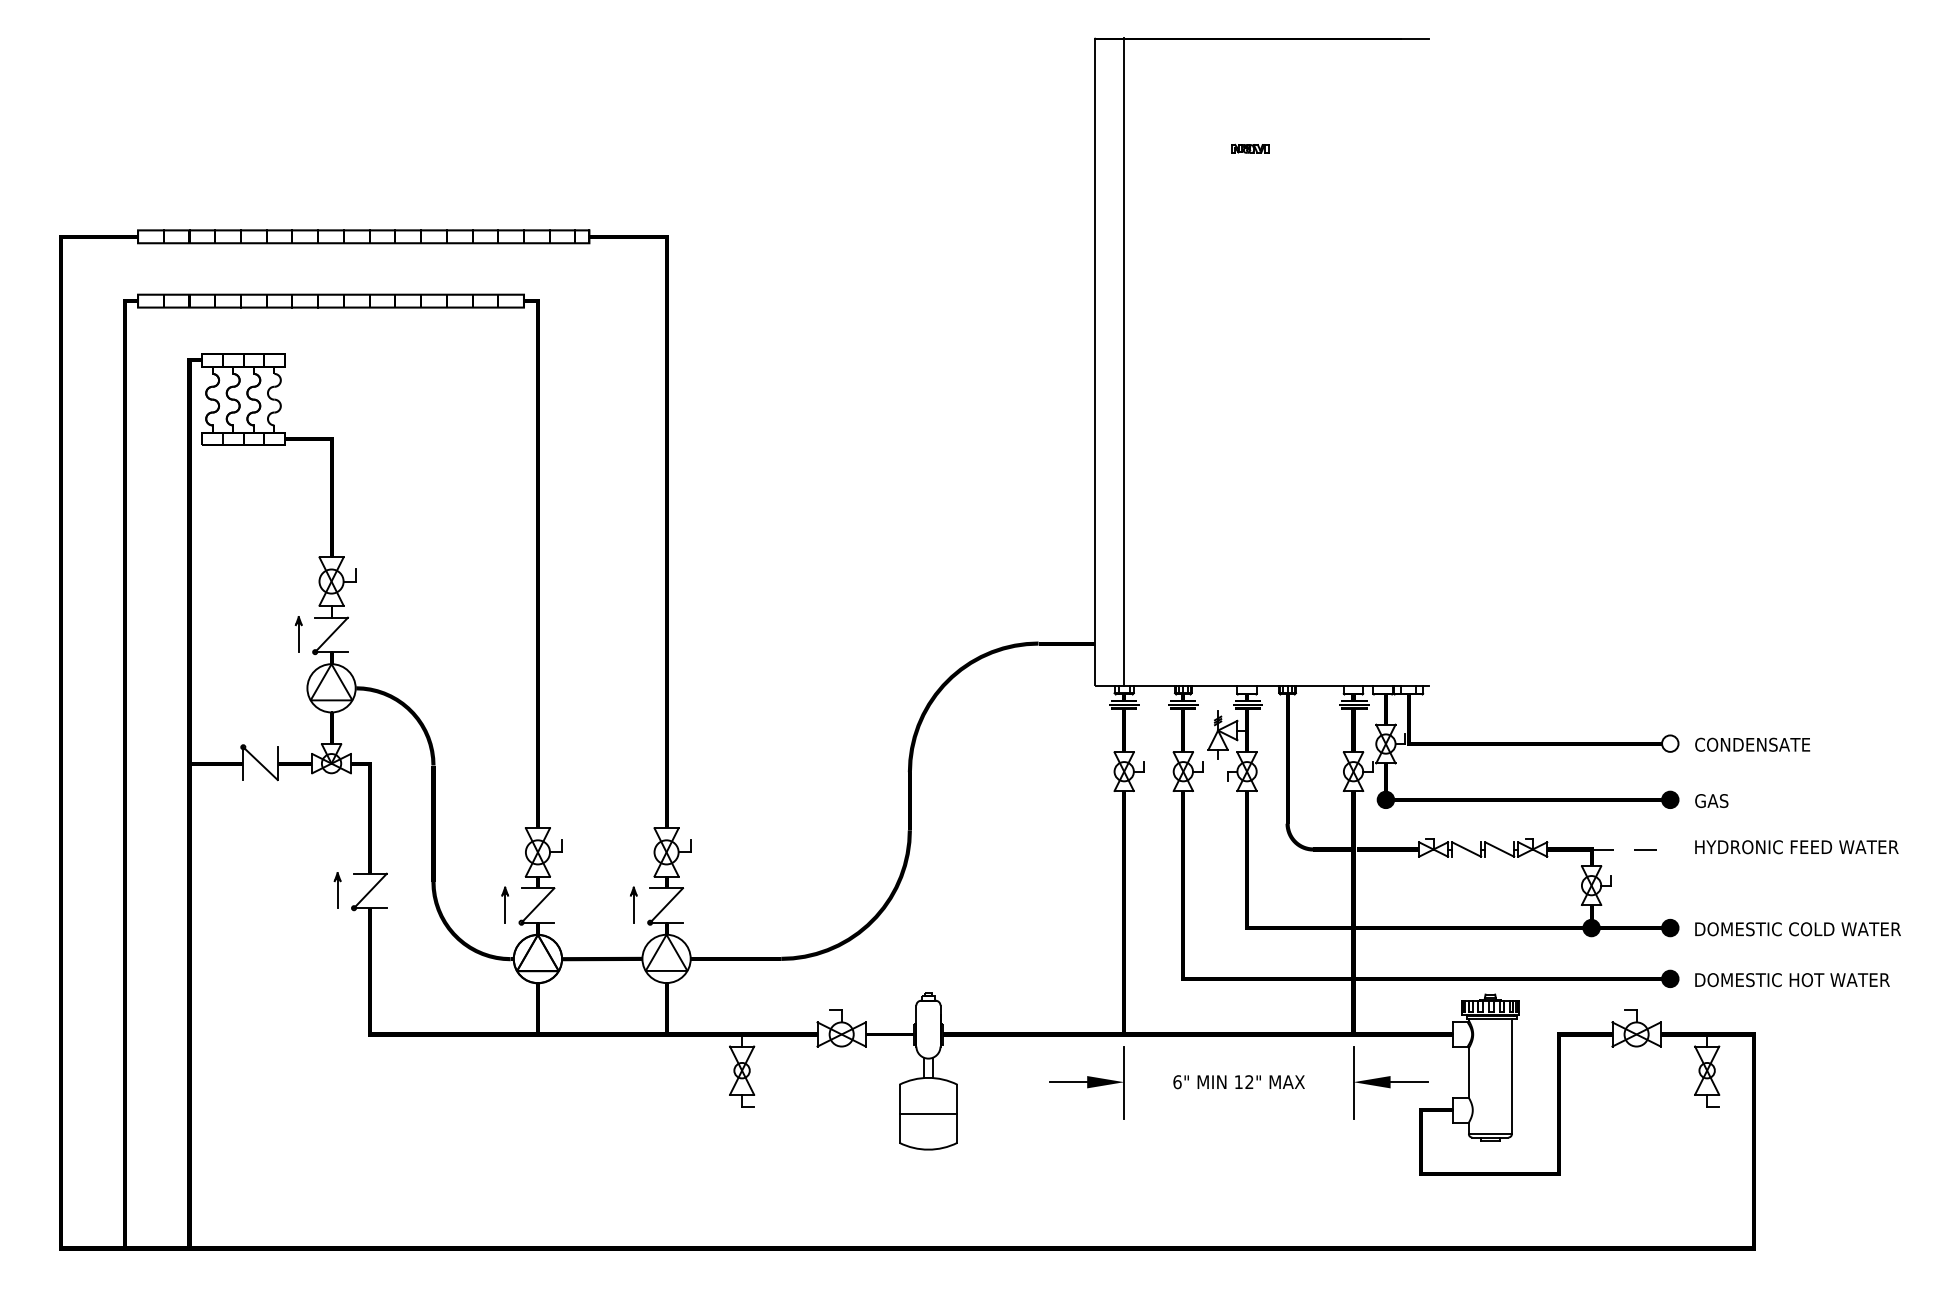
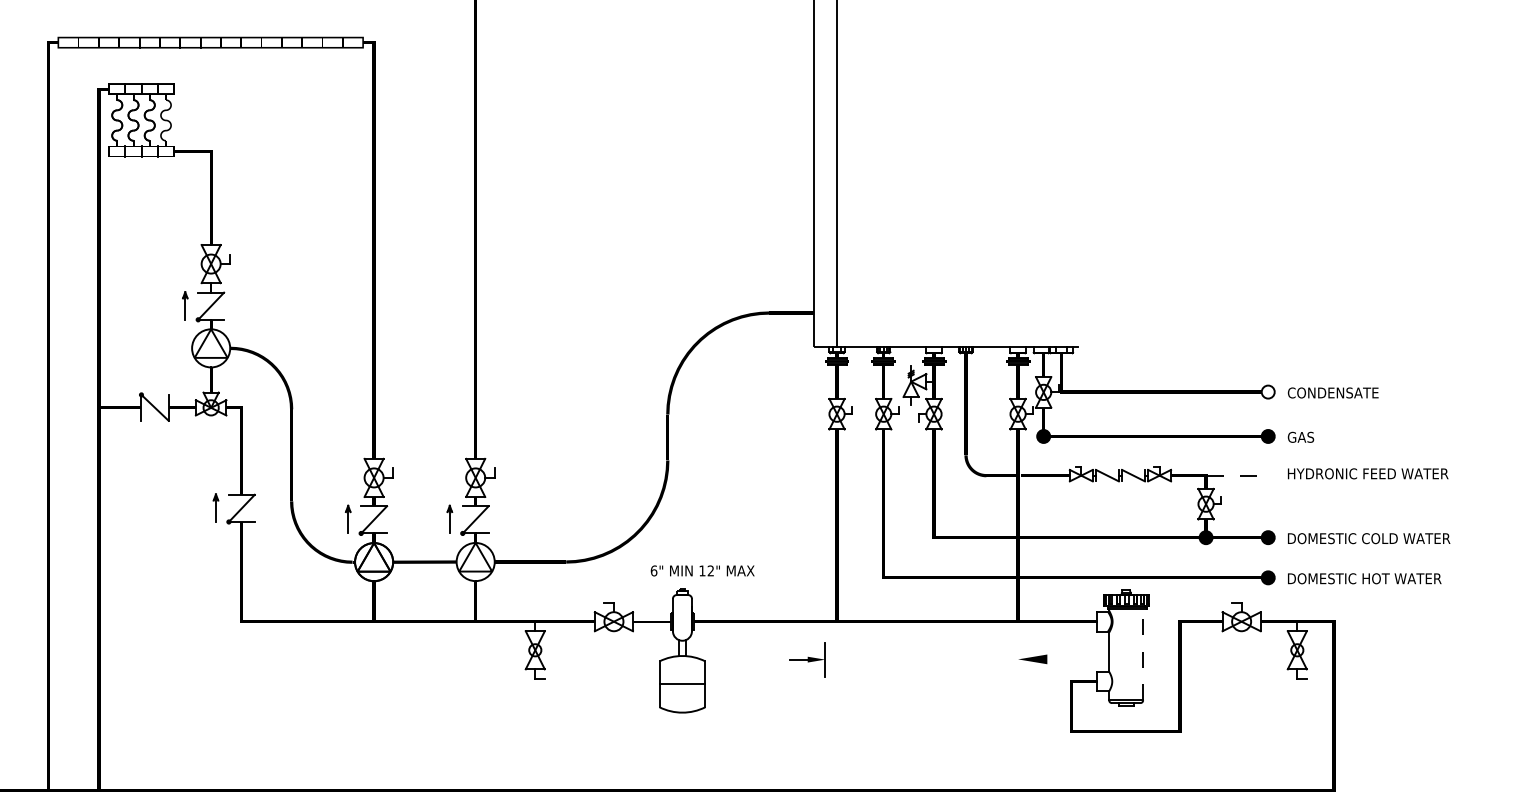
line: (1511, 1076) -> (1142, 654), solid -> dashed
part: (1086, 1082) -> (807, 659), size x0.6
text: (1238, 1082) -> (702, 571), moved
line: (1408, 1082) -> (1061, 659), removed
line: (1353, 1083) -> (1018, 660), removed

